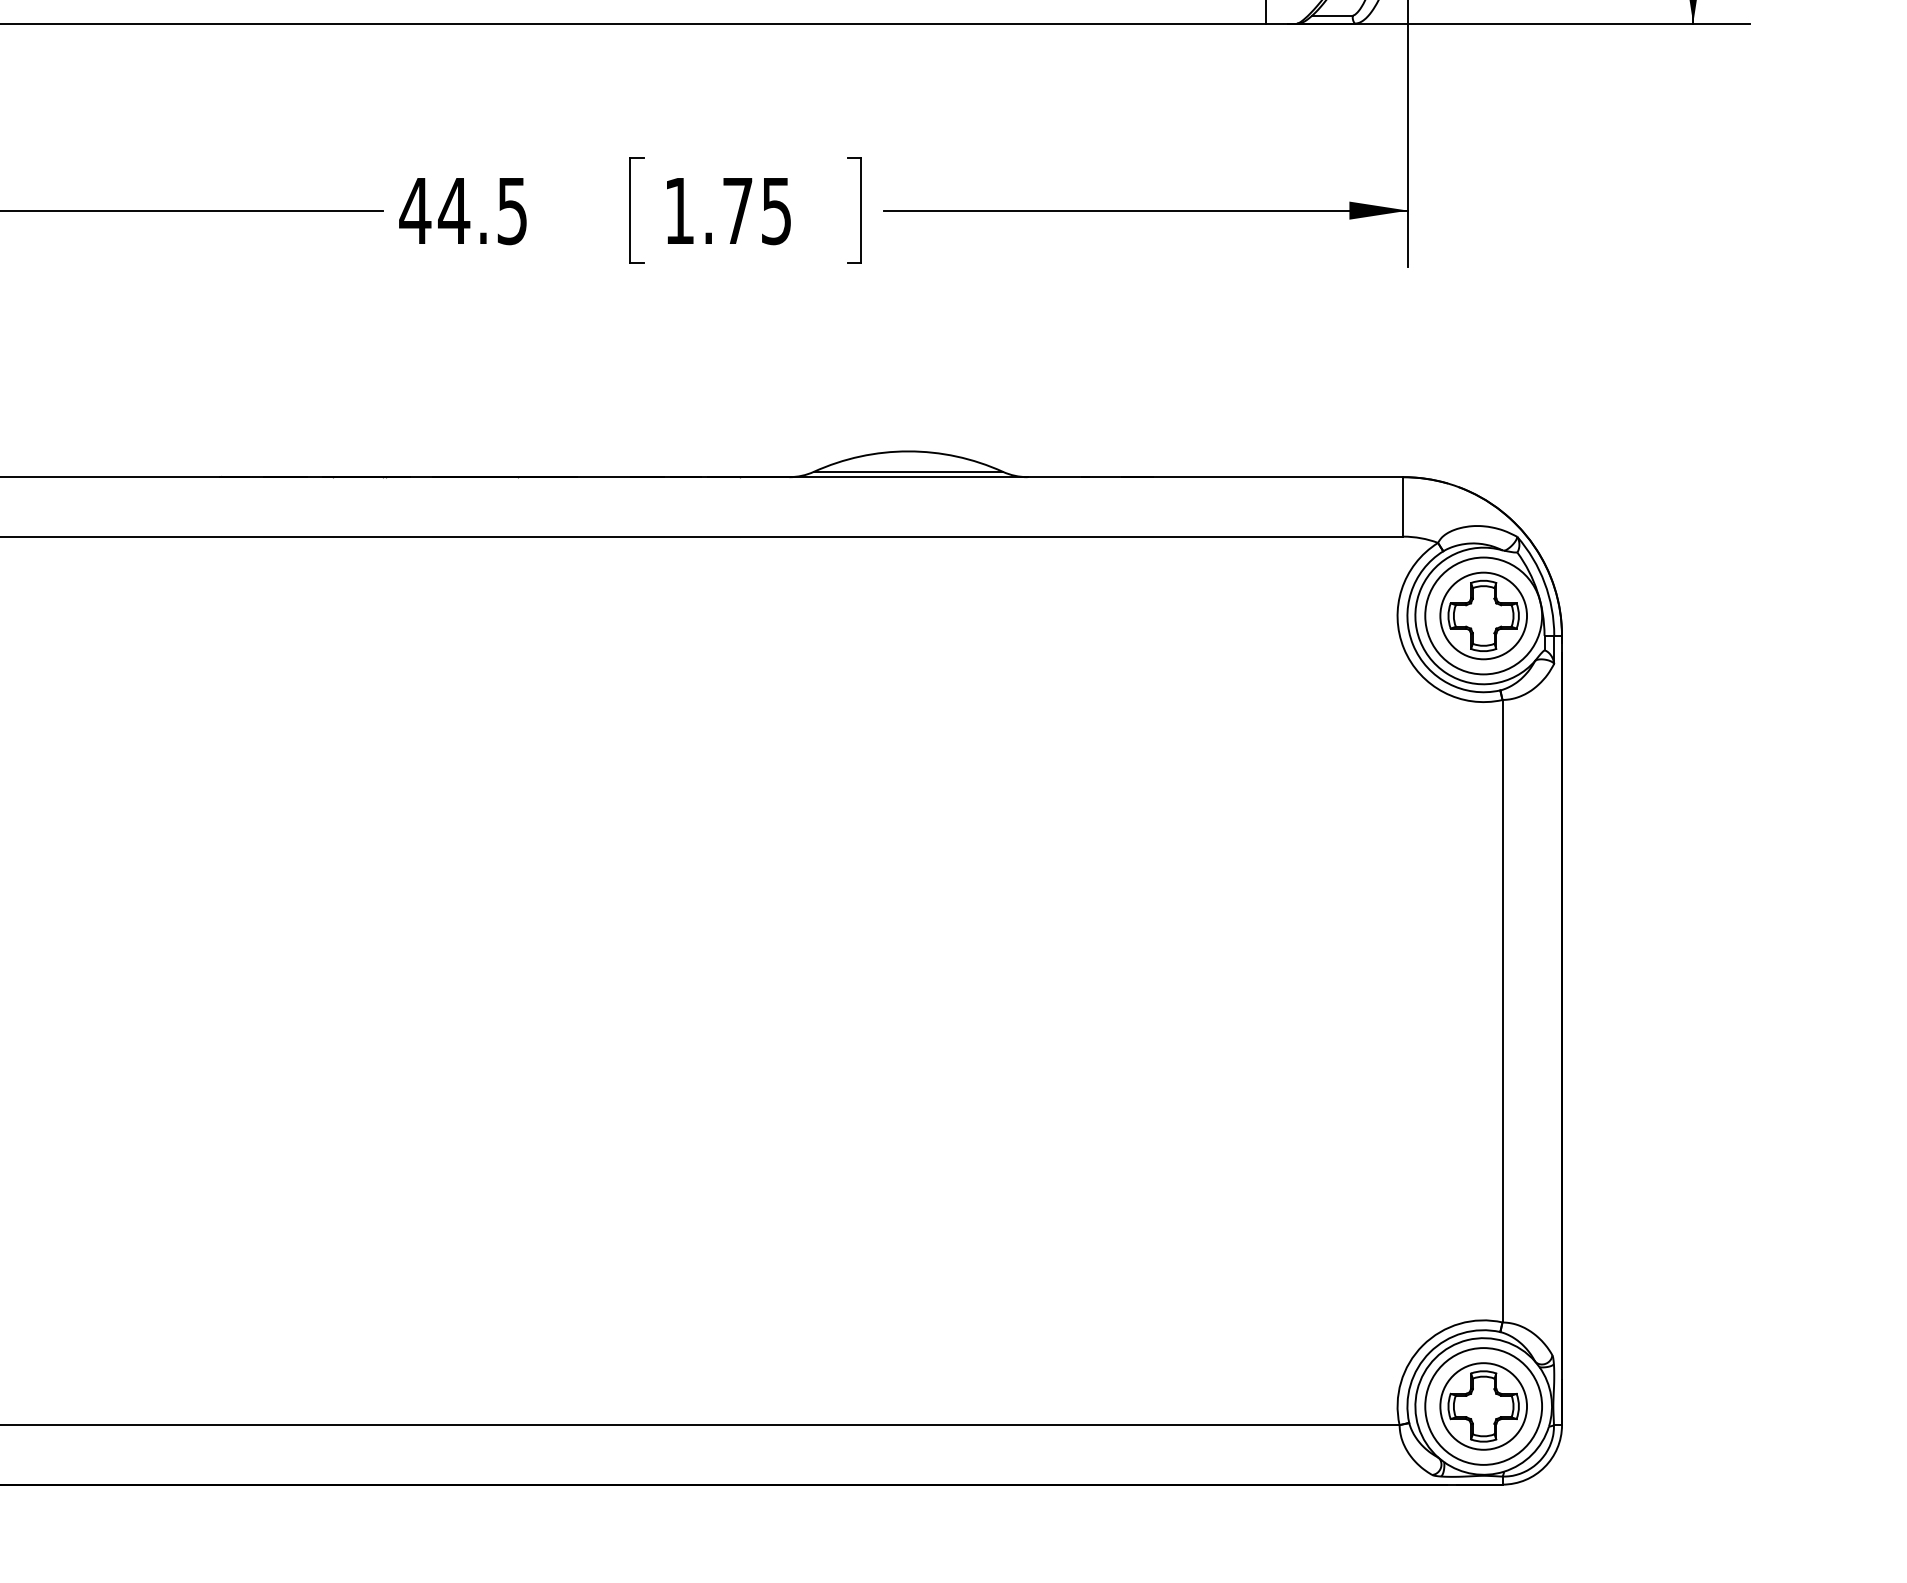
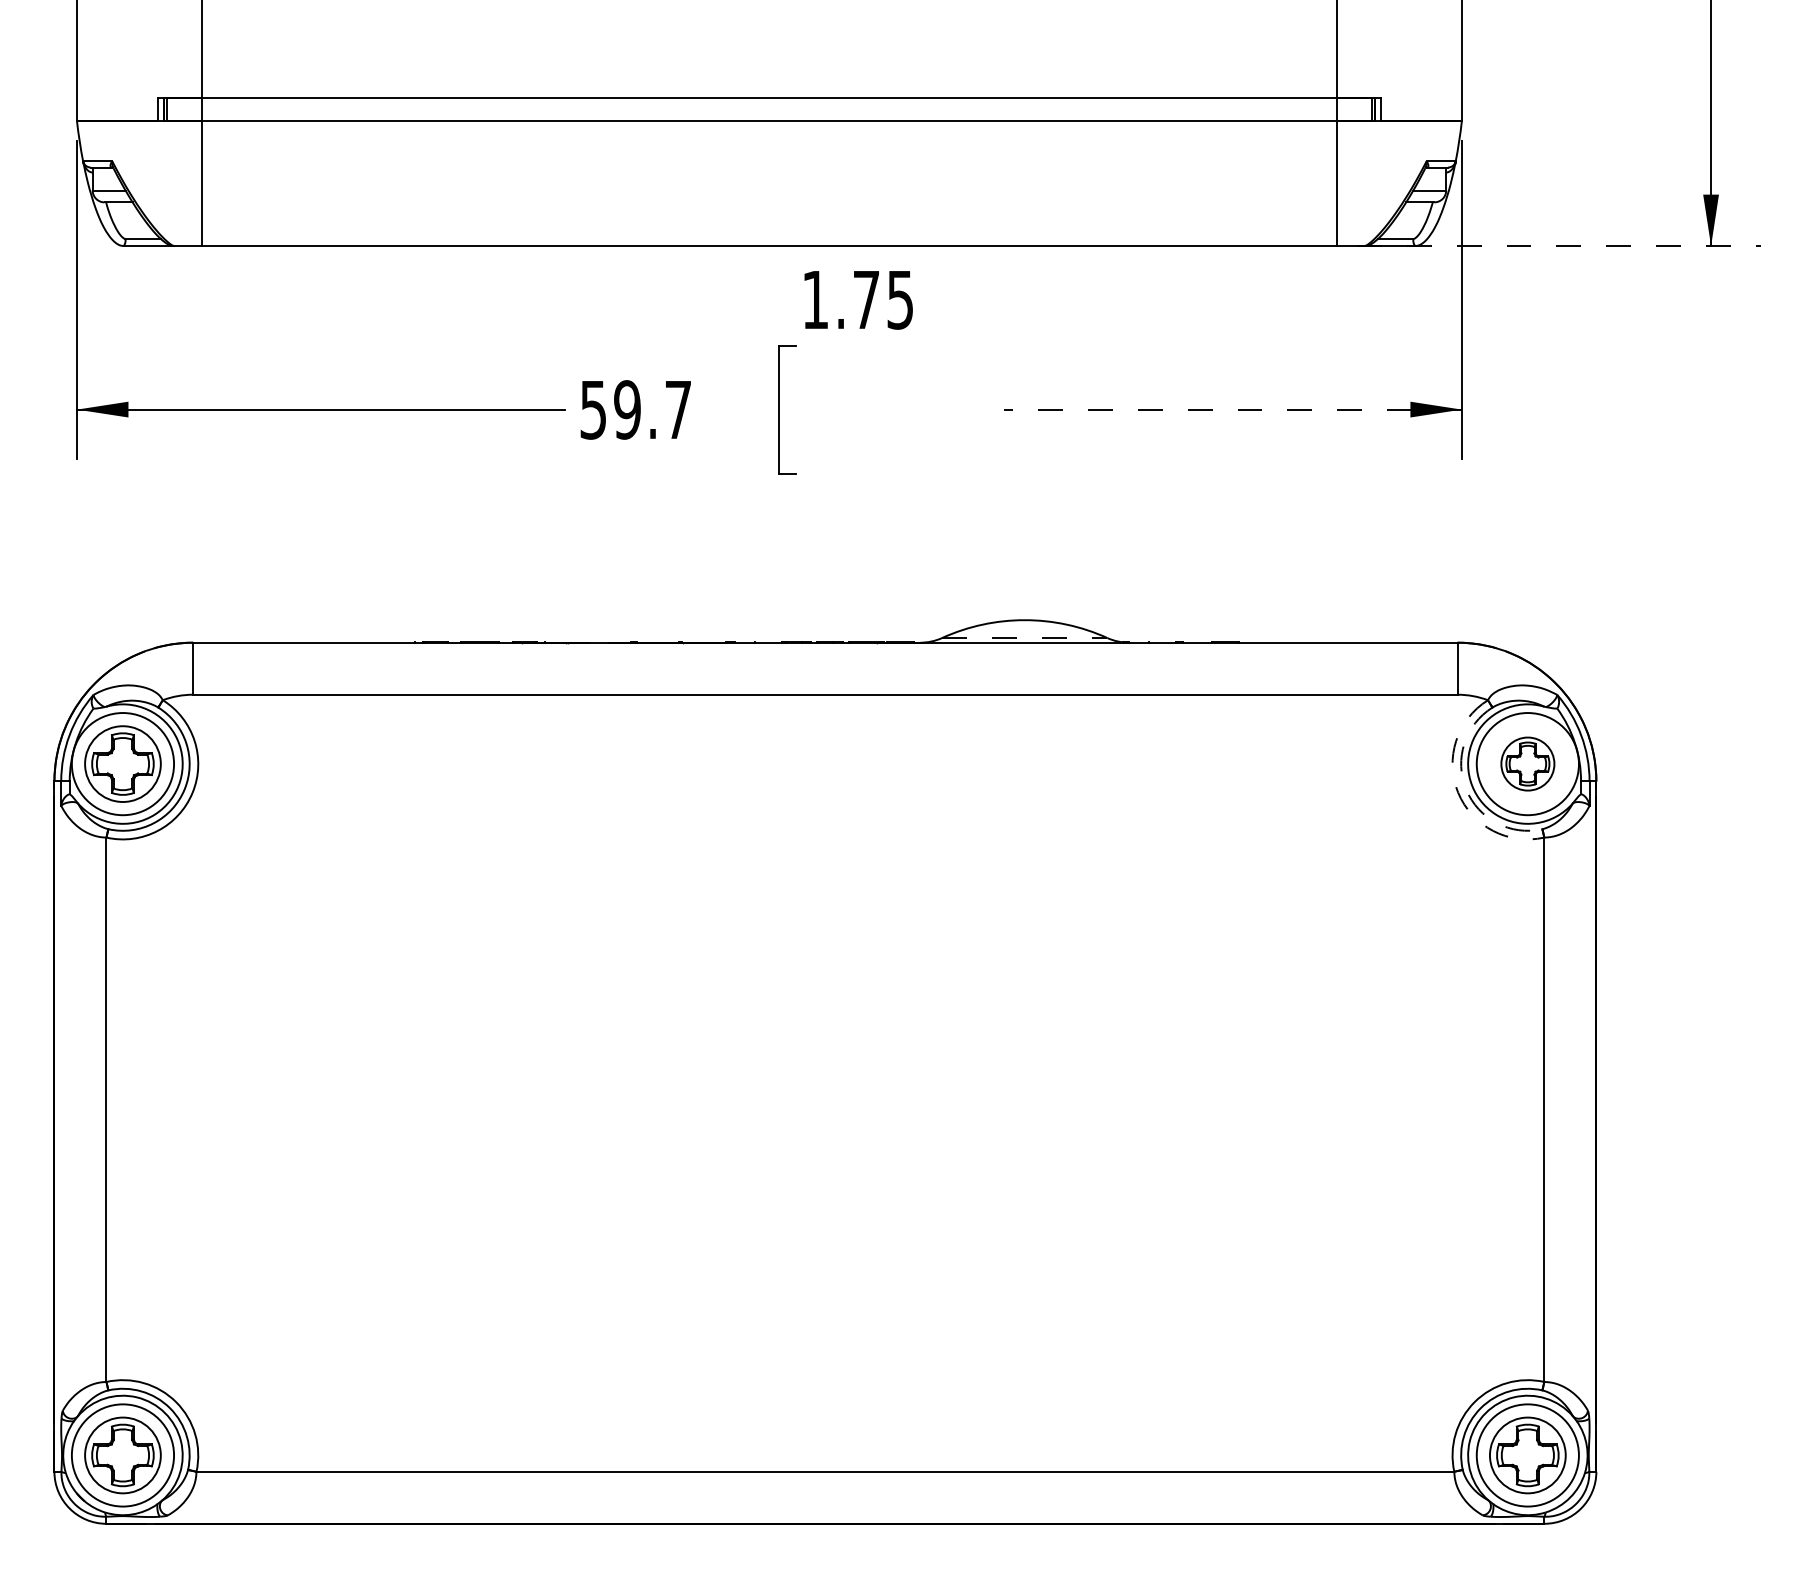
line: (1518, 24) -> (1558, 246), solid -> dashed
text: (462, 210) -> (634, 409), 44.5 -> 59.7
part: (636, 210) -> (786, 409), size x1.4
part: (854, 210) -> (977, 409), removed
line: (1145, 210) -> (1232, 409), solid -> dashed
text: (728, 211) -> (858, 300), moved
line: (908, 472) -> (1024, 638), solid -> dashed
part: (1483, 615) -> (1527, 763), size x0.7
arc: (1413, 645) -> (1466, 789), solid -> dashed
arc: (1404, 648) -> (1458, 792), solid -> dashed

